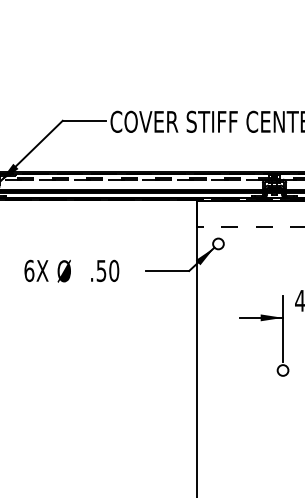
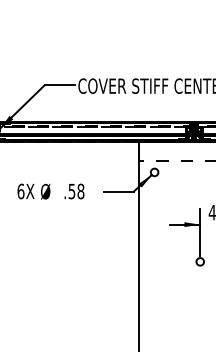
text: (114, 270) -> (81, 191), .50 -> .58

